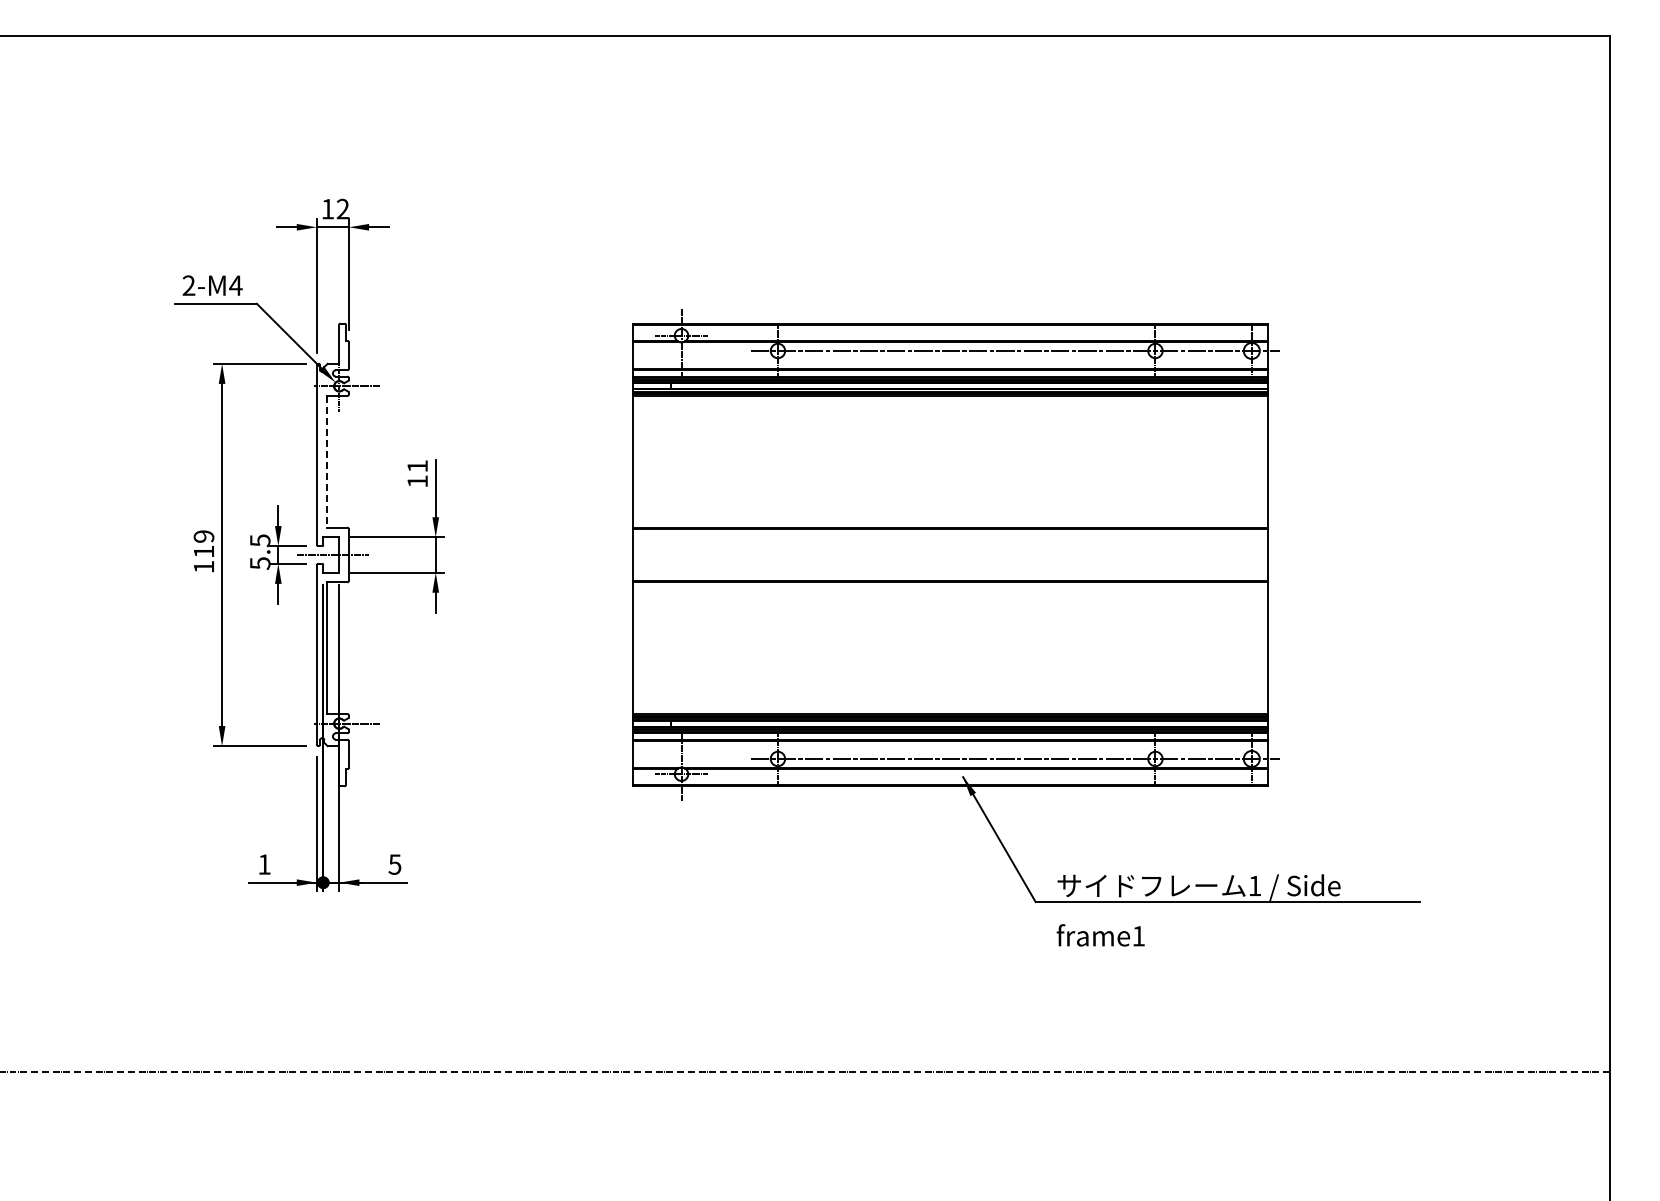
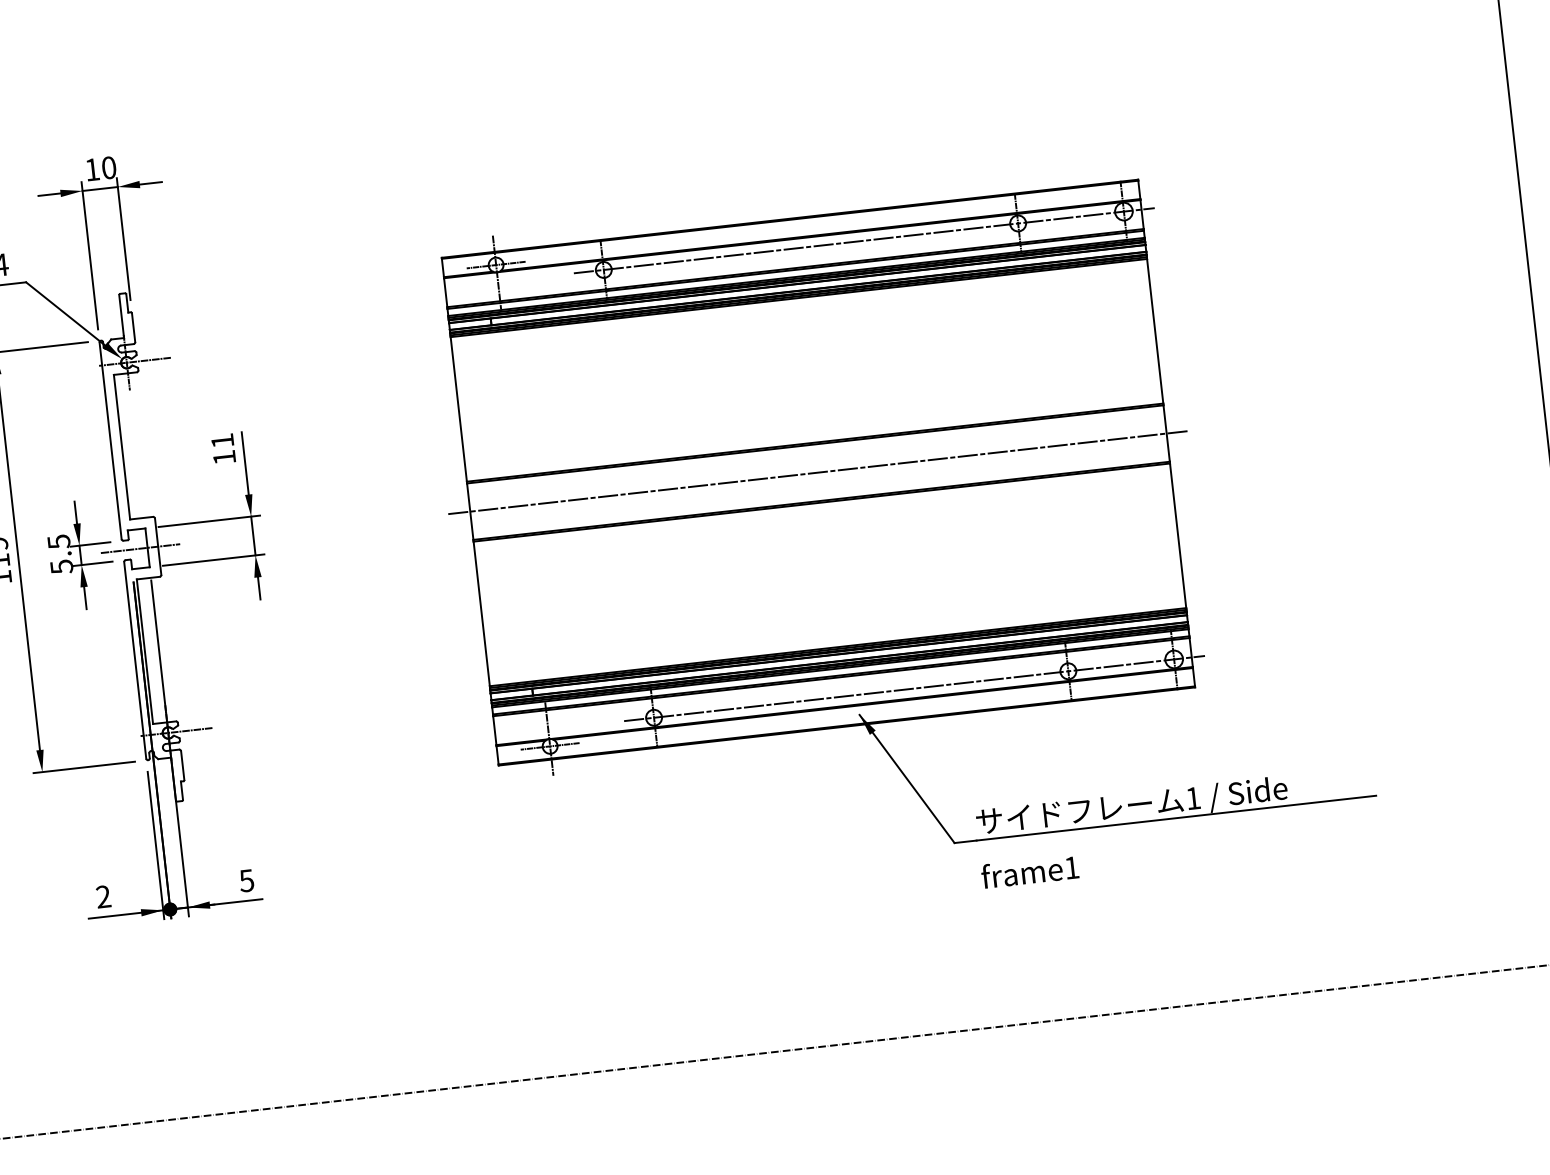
text: (342, 209) -> (108, 168), 12 -> 10
line: (326, 461) -> (121, 446), dashed -> solid
line: (950, 554) -> (818, 472), added
text: (264, 864) -> (103, 896), 1 -> 2

